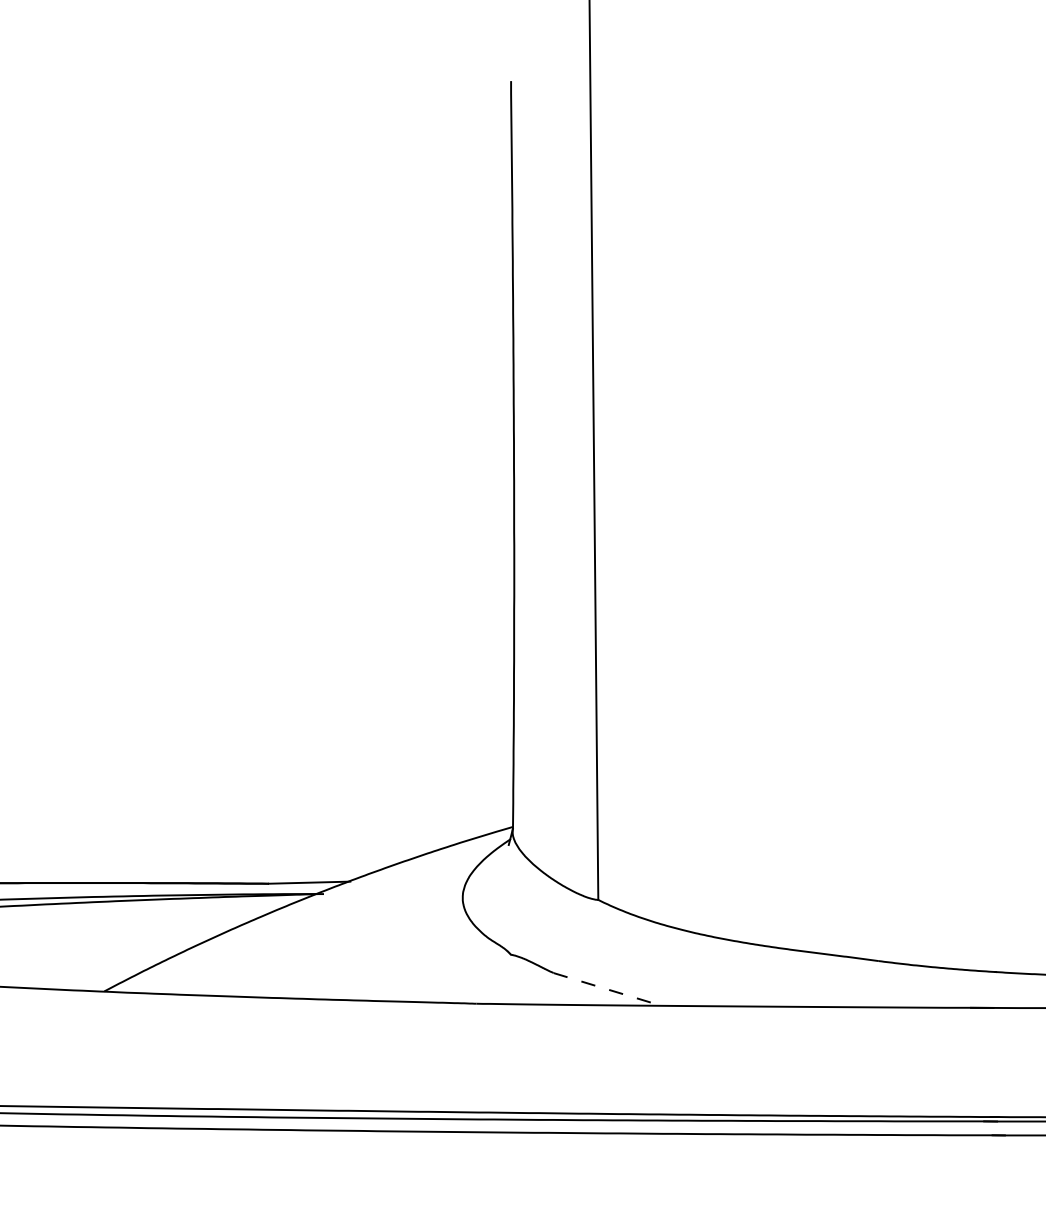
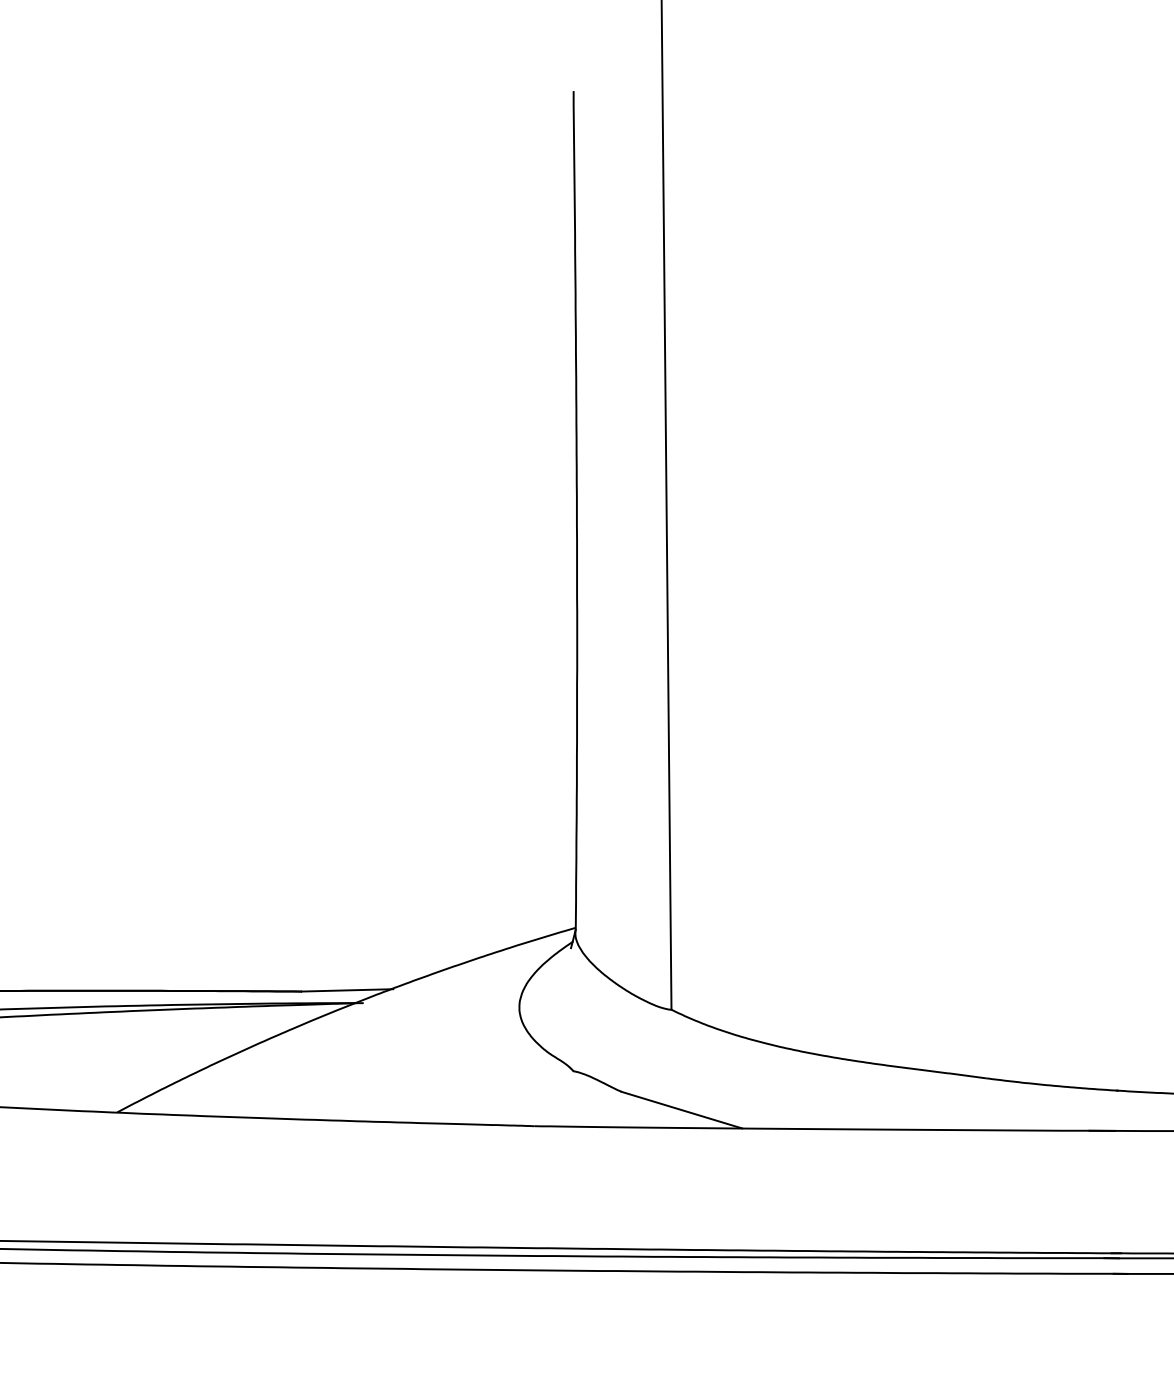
line: (607, 989) -> (681, 1110), dashed -> solid

